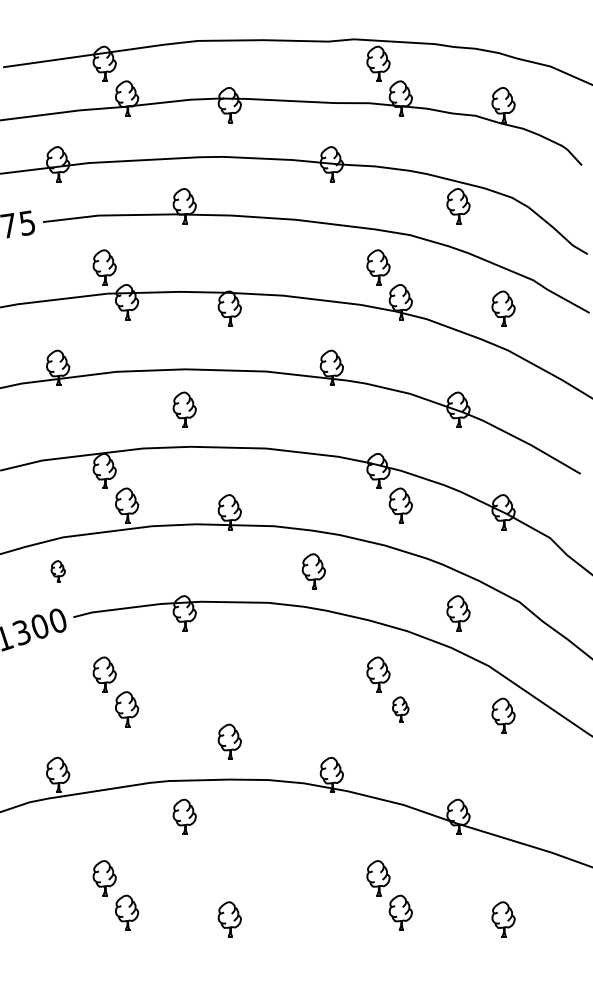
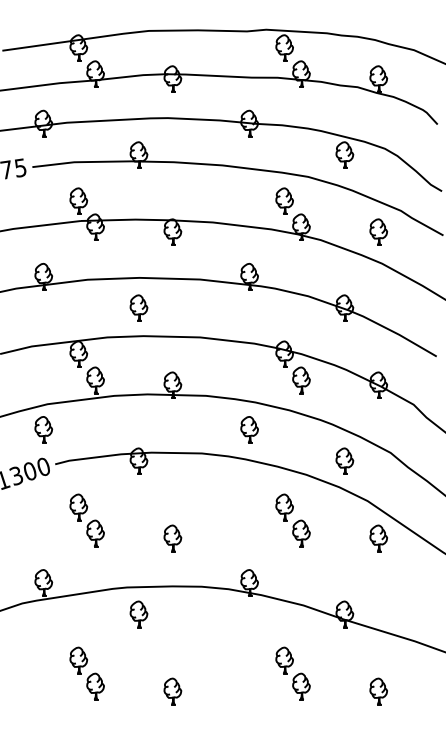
part: (58, 571) -> (44, 429), size x1.67
part: (313, 571) -> (249, 429), moved
part: (400, 709) -> (301, 533), size x1.43
part: (229, 741) -> (172, 538), moved

